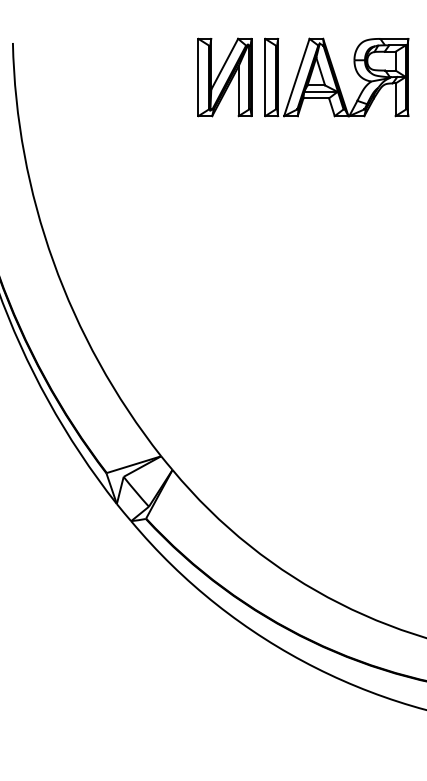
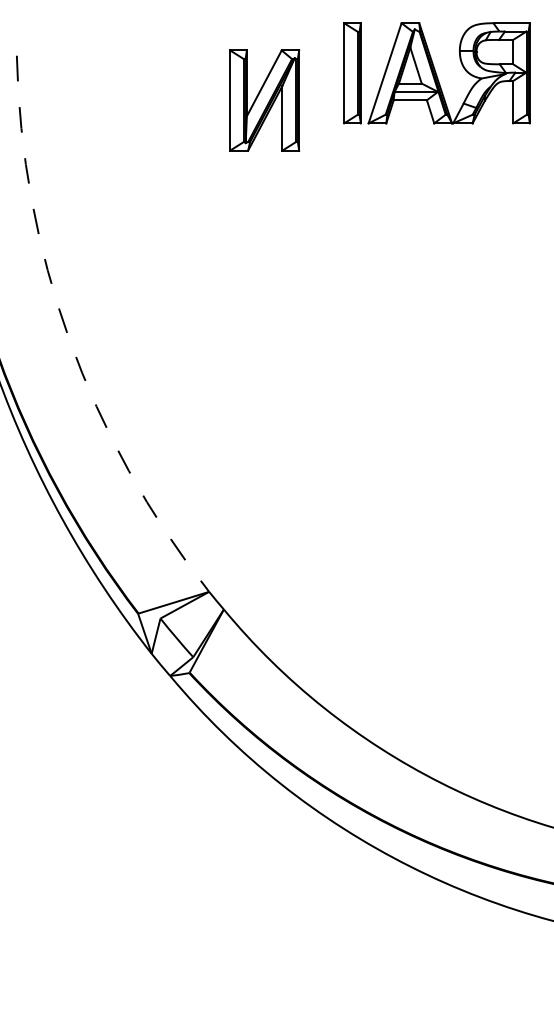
part: (224, 77) -> (264, 100), moved
part: (336, 77) -> (436, 73), moved
arc: (53, 261) -> (69, 339), solid -> dashed

